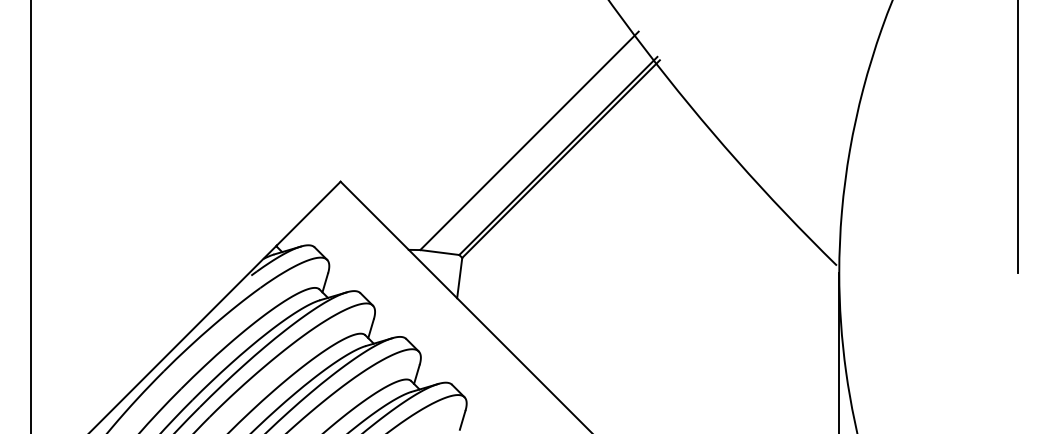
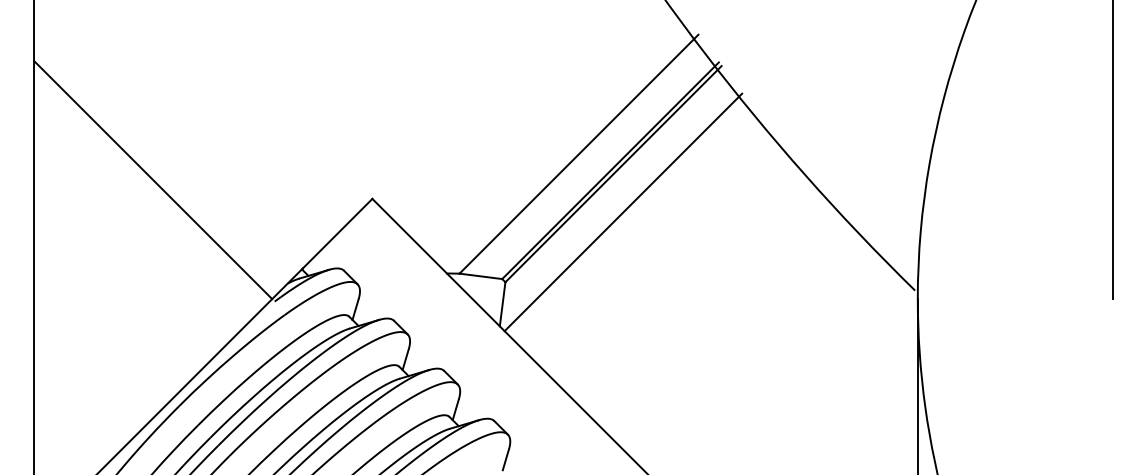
line: (140, 164) -> (153, 180), added
line: (569, 193) -> (622, 211), added

